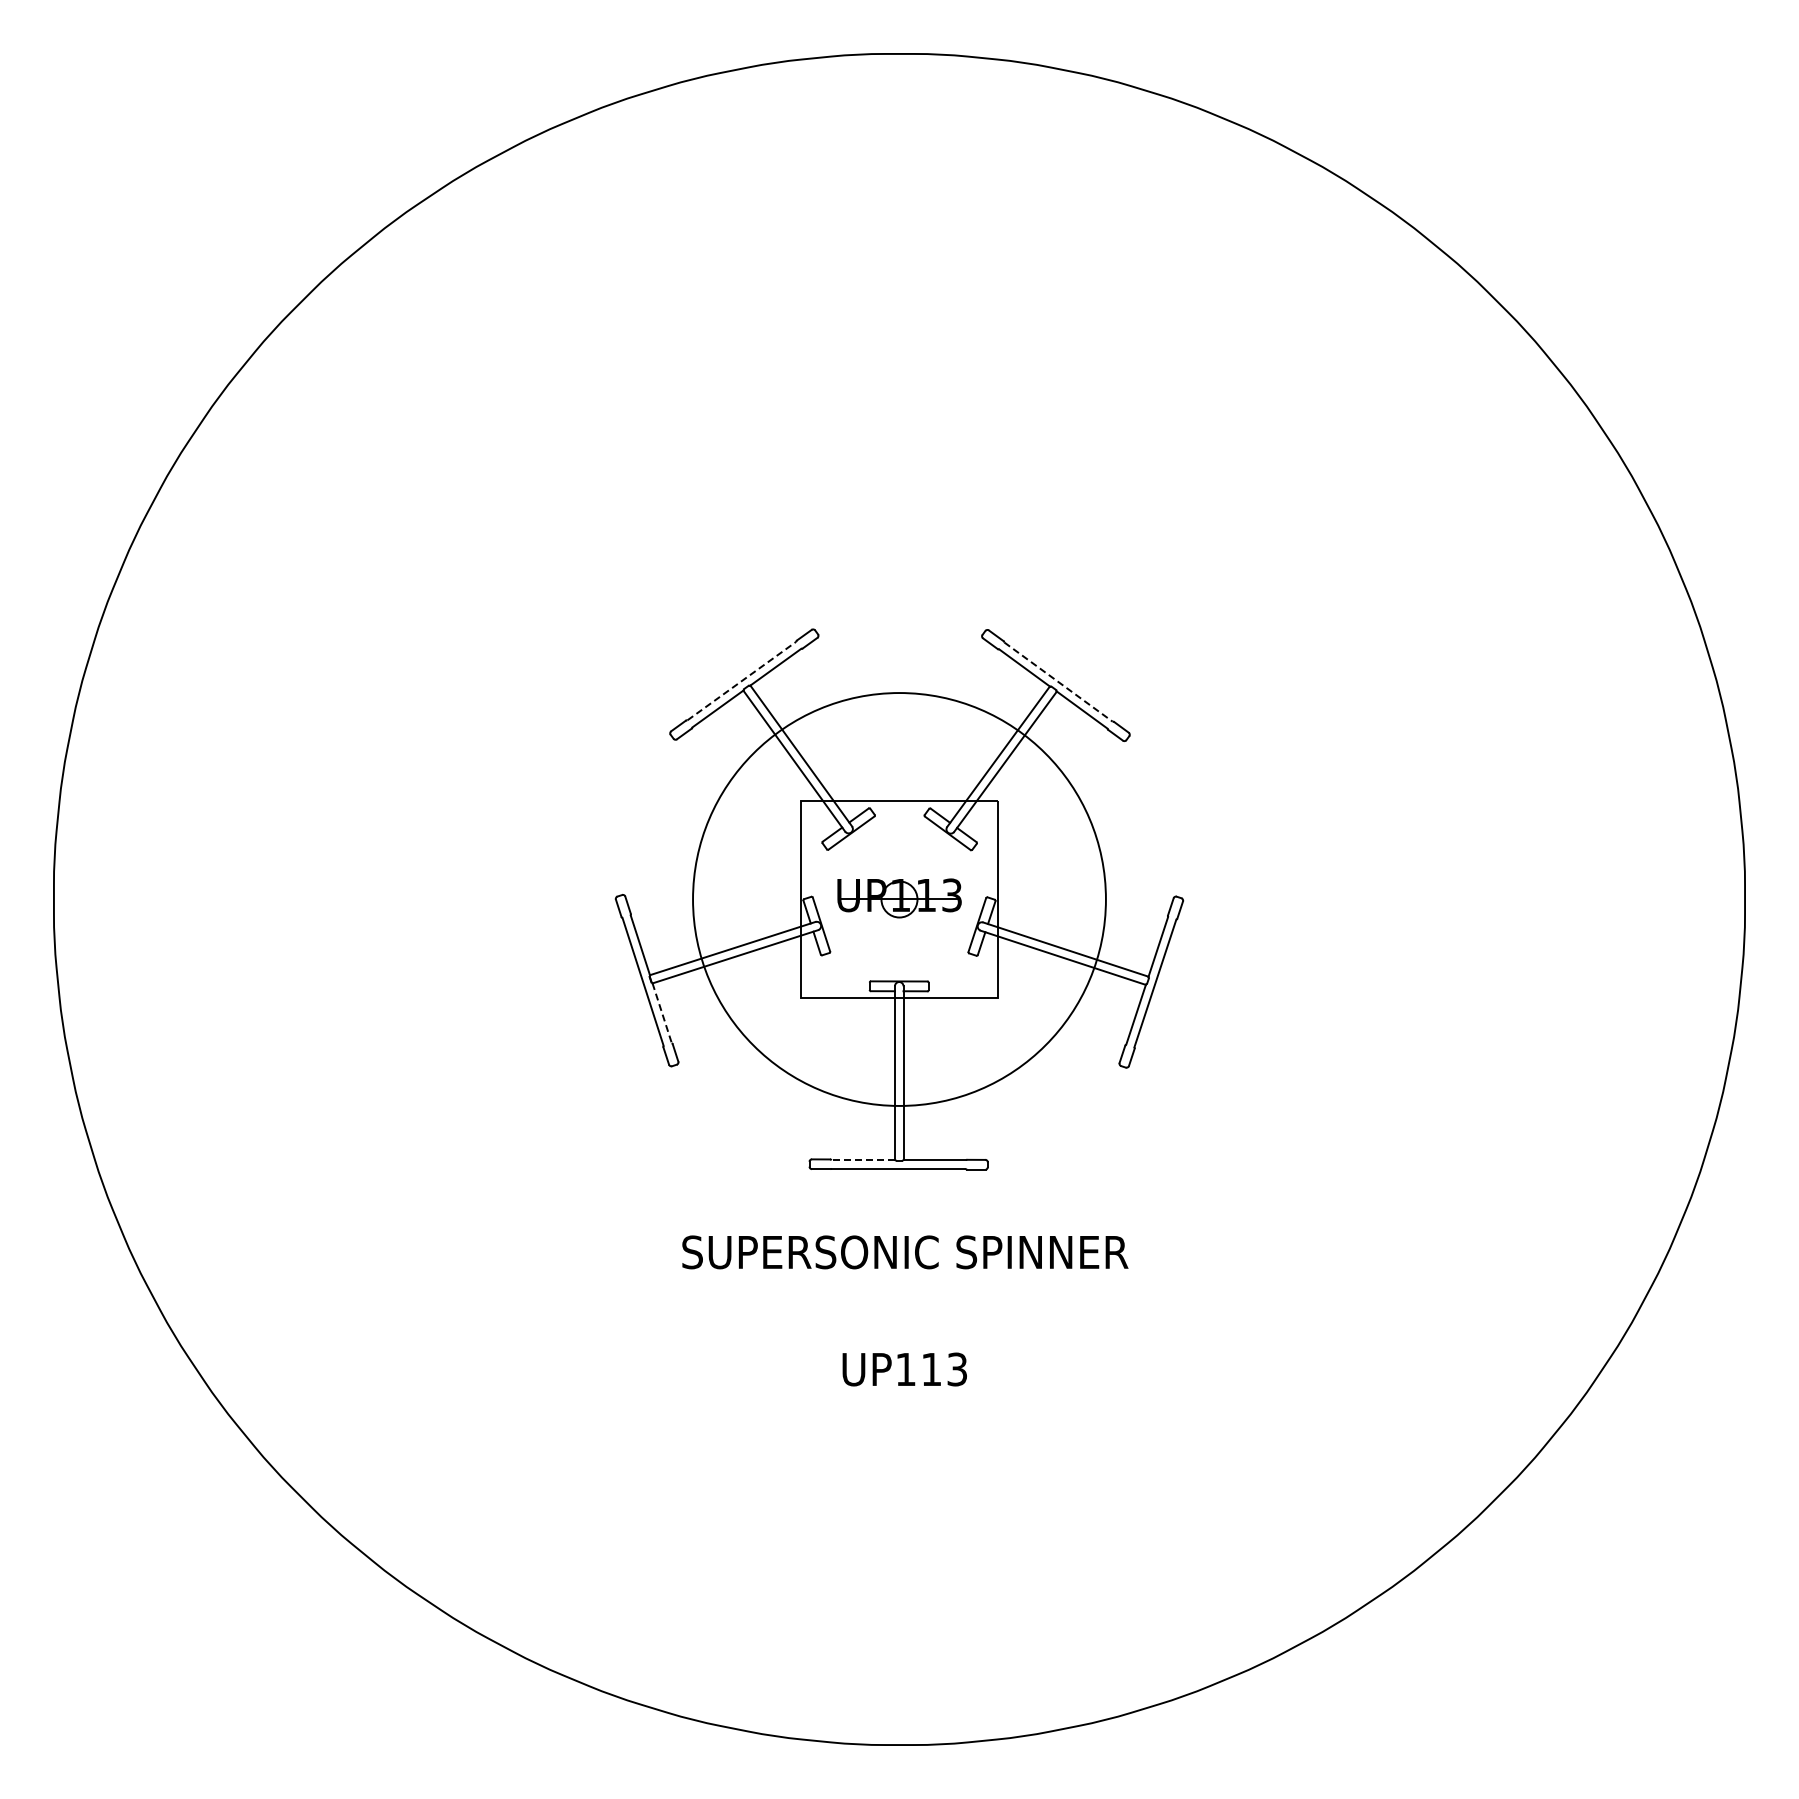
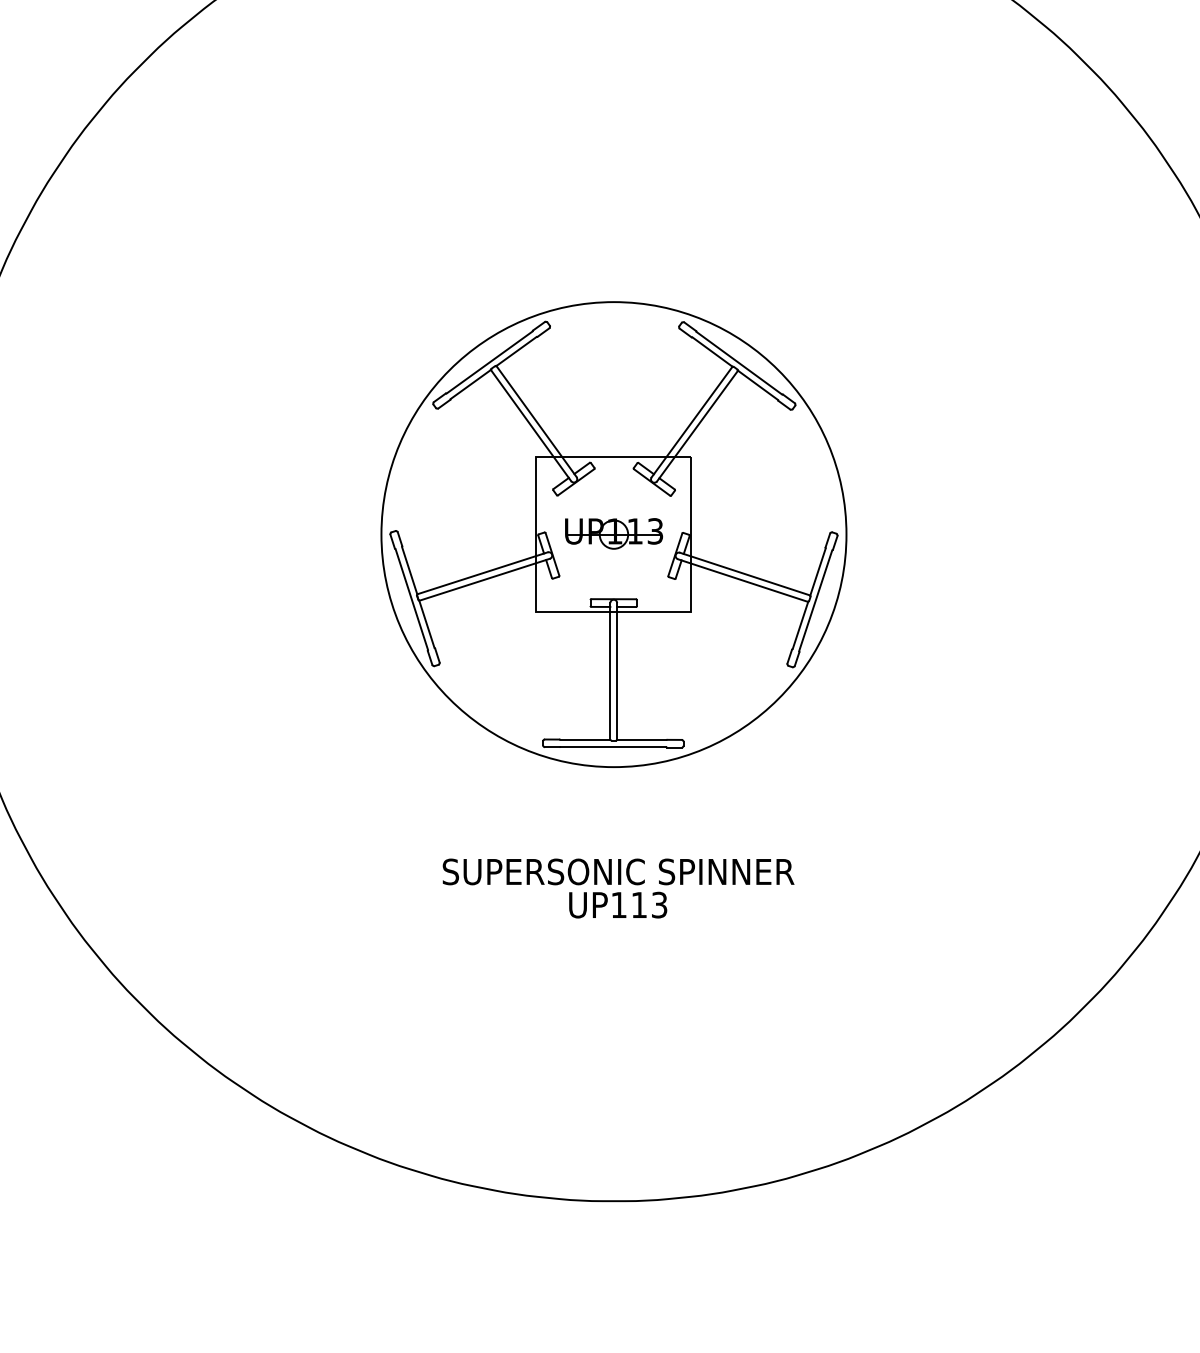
line: (742, 680) -> (490, 361), dashed -> solid
line: (1058, 682) -> (739, 363), dashed -> solid
circle: (899, 899) -> (613, 534), size x1.43
line: (662, 1013) -> (427, 624), dashed -> solid
line: (863, 1160) -> (585, 740), dashed -> solid
text: (905, 1252) -> (618, 872), moved

